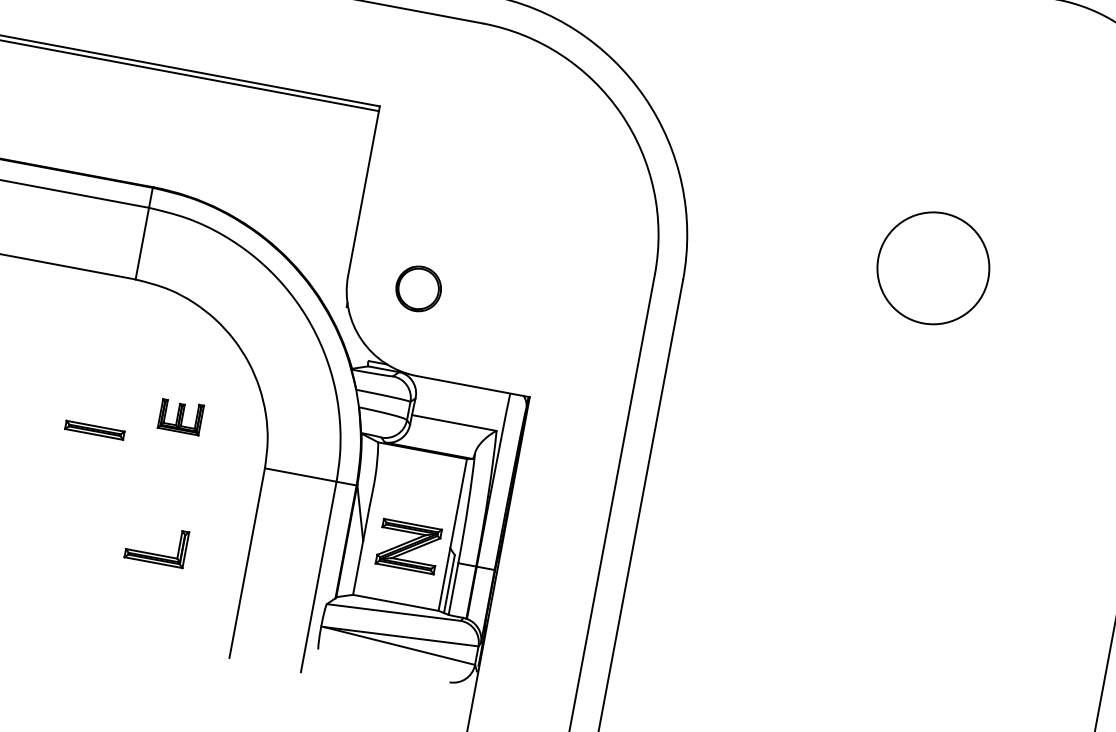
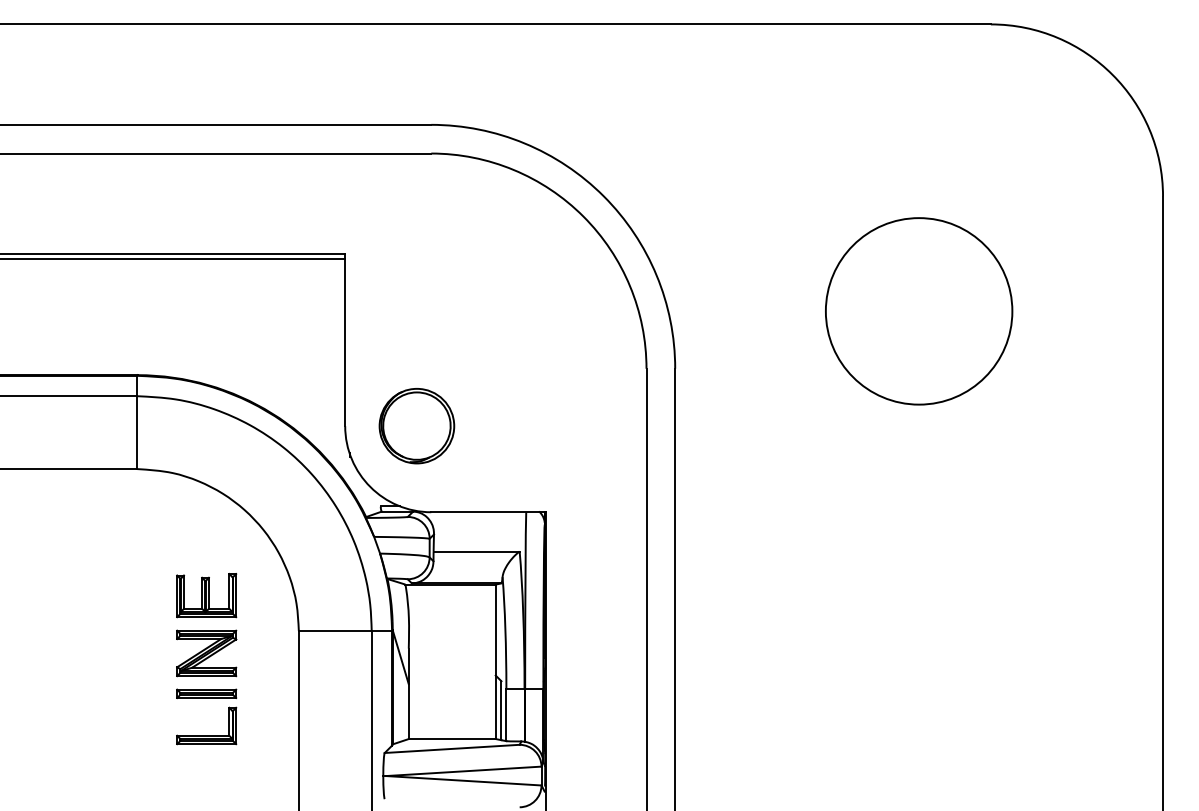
circle: (932, 268) -> (918, 311), size x1.67
part: (418, 289) -> (416, 426), size x1.67
part: (180, 416) -> (206, 595), size x1.43
part: (94, 429) -> (206, 693), moved
part: (408, 546) -> (206, 653), moved

